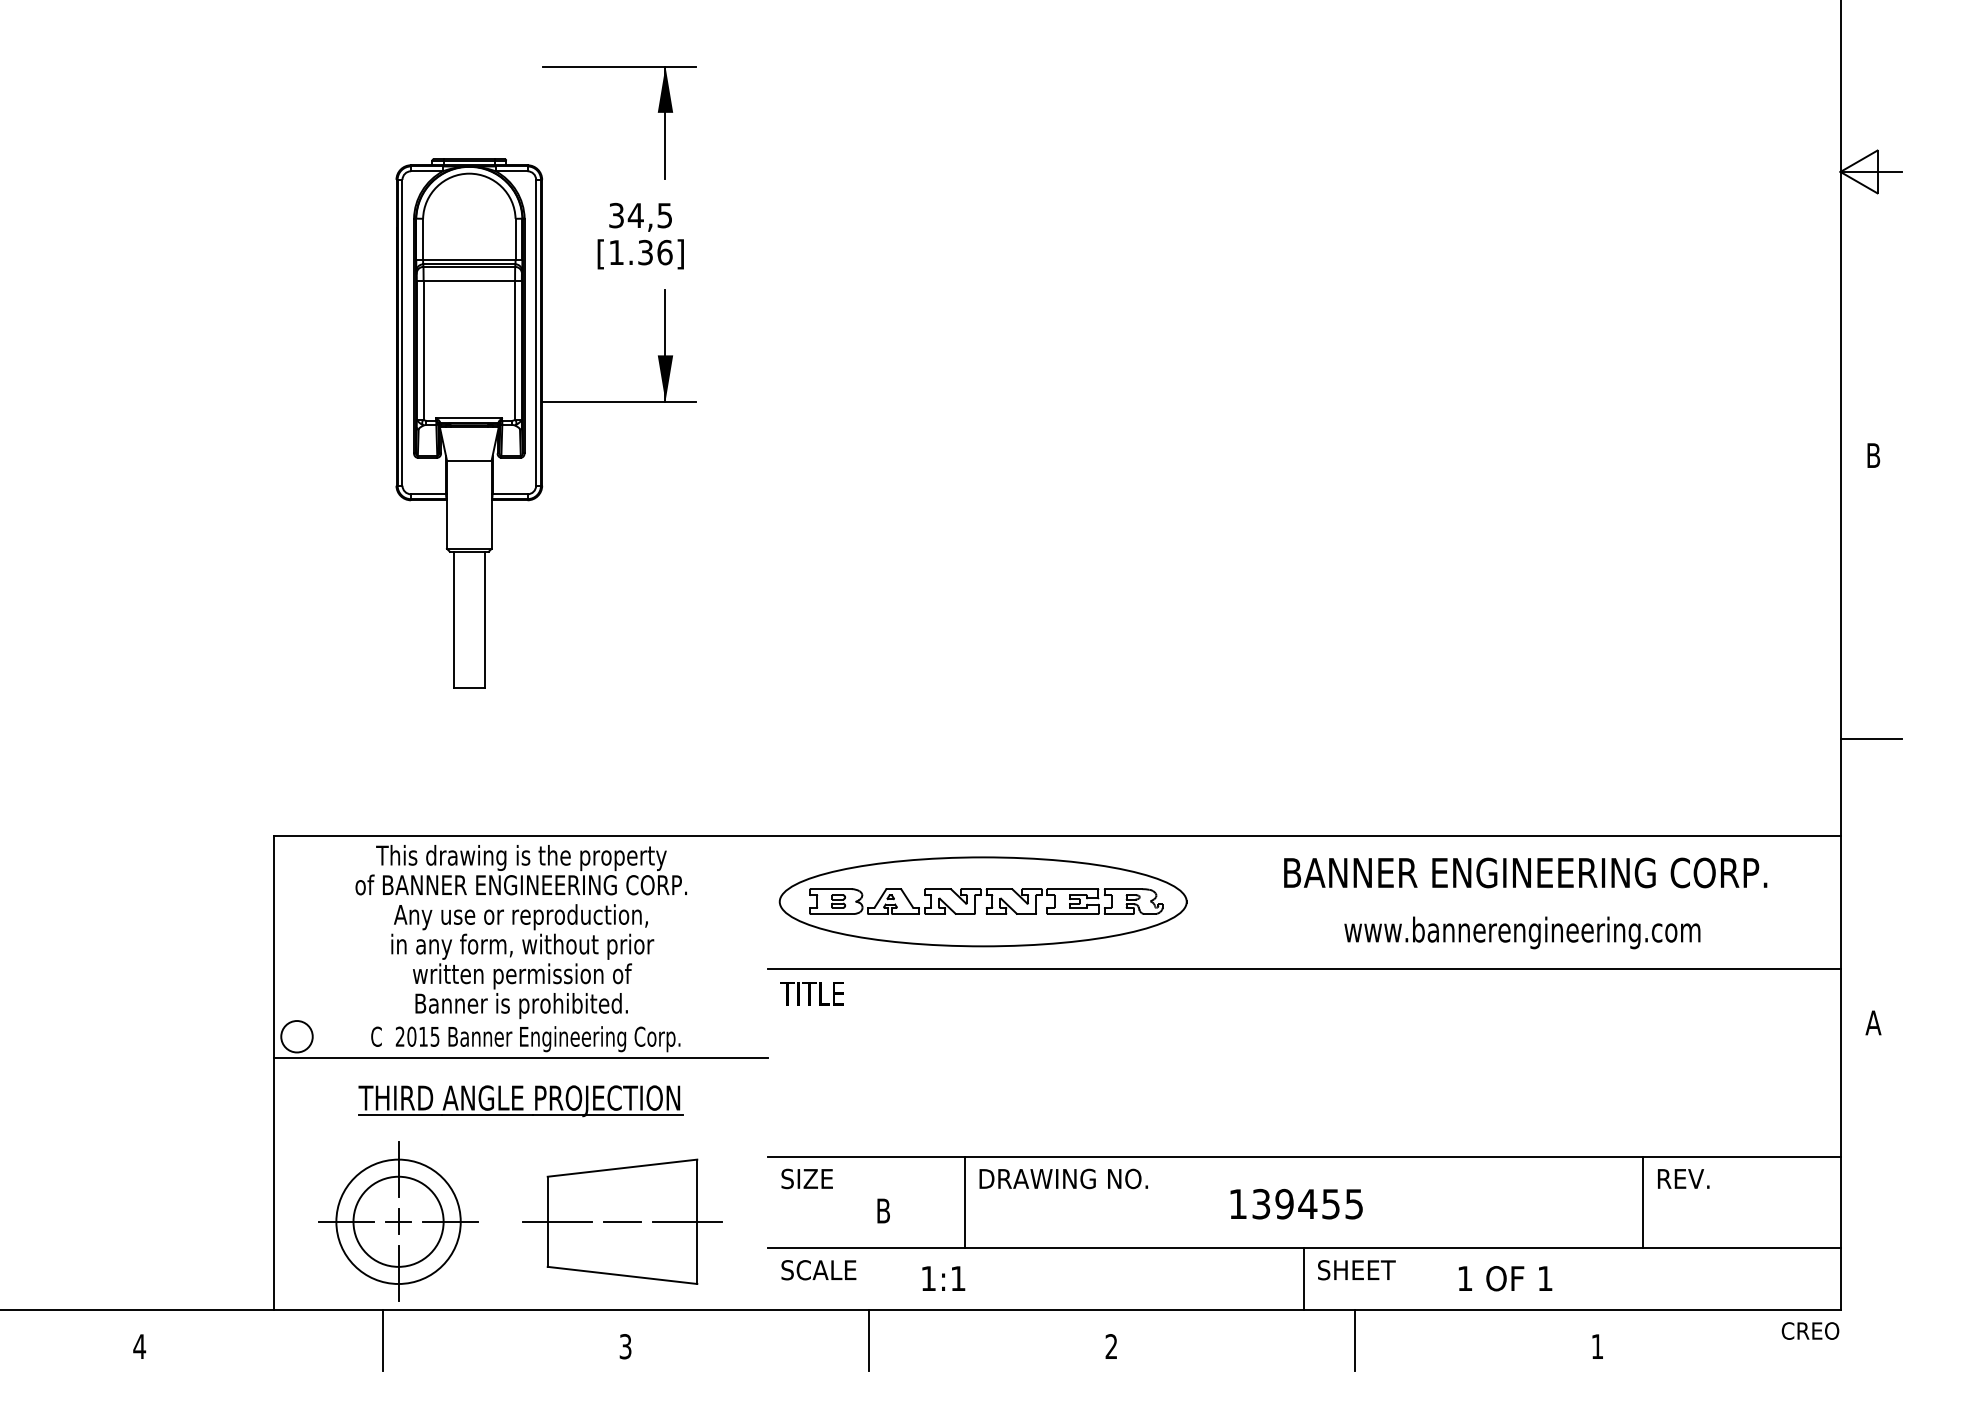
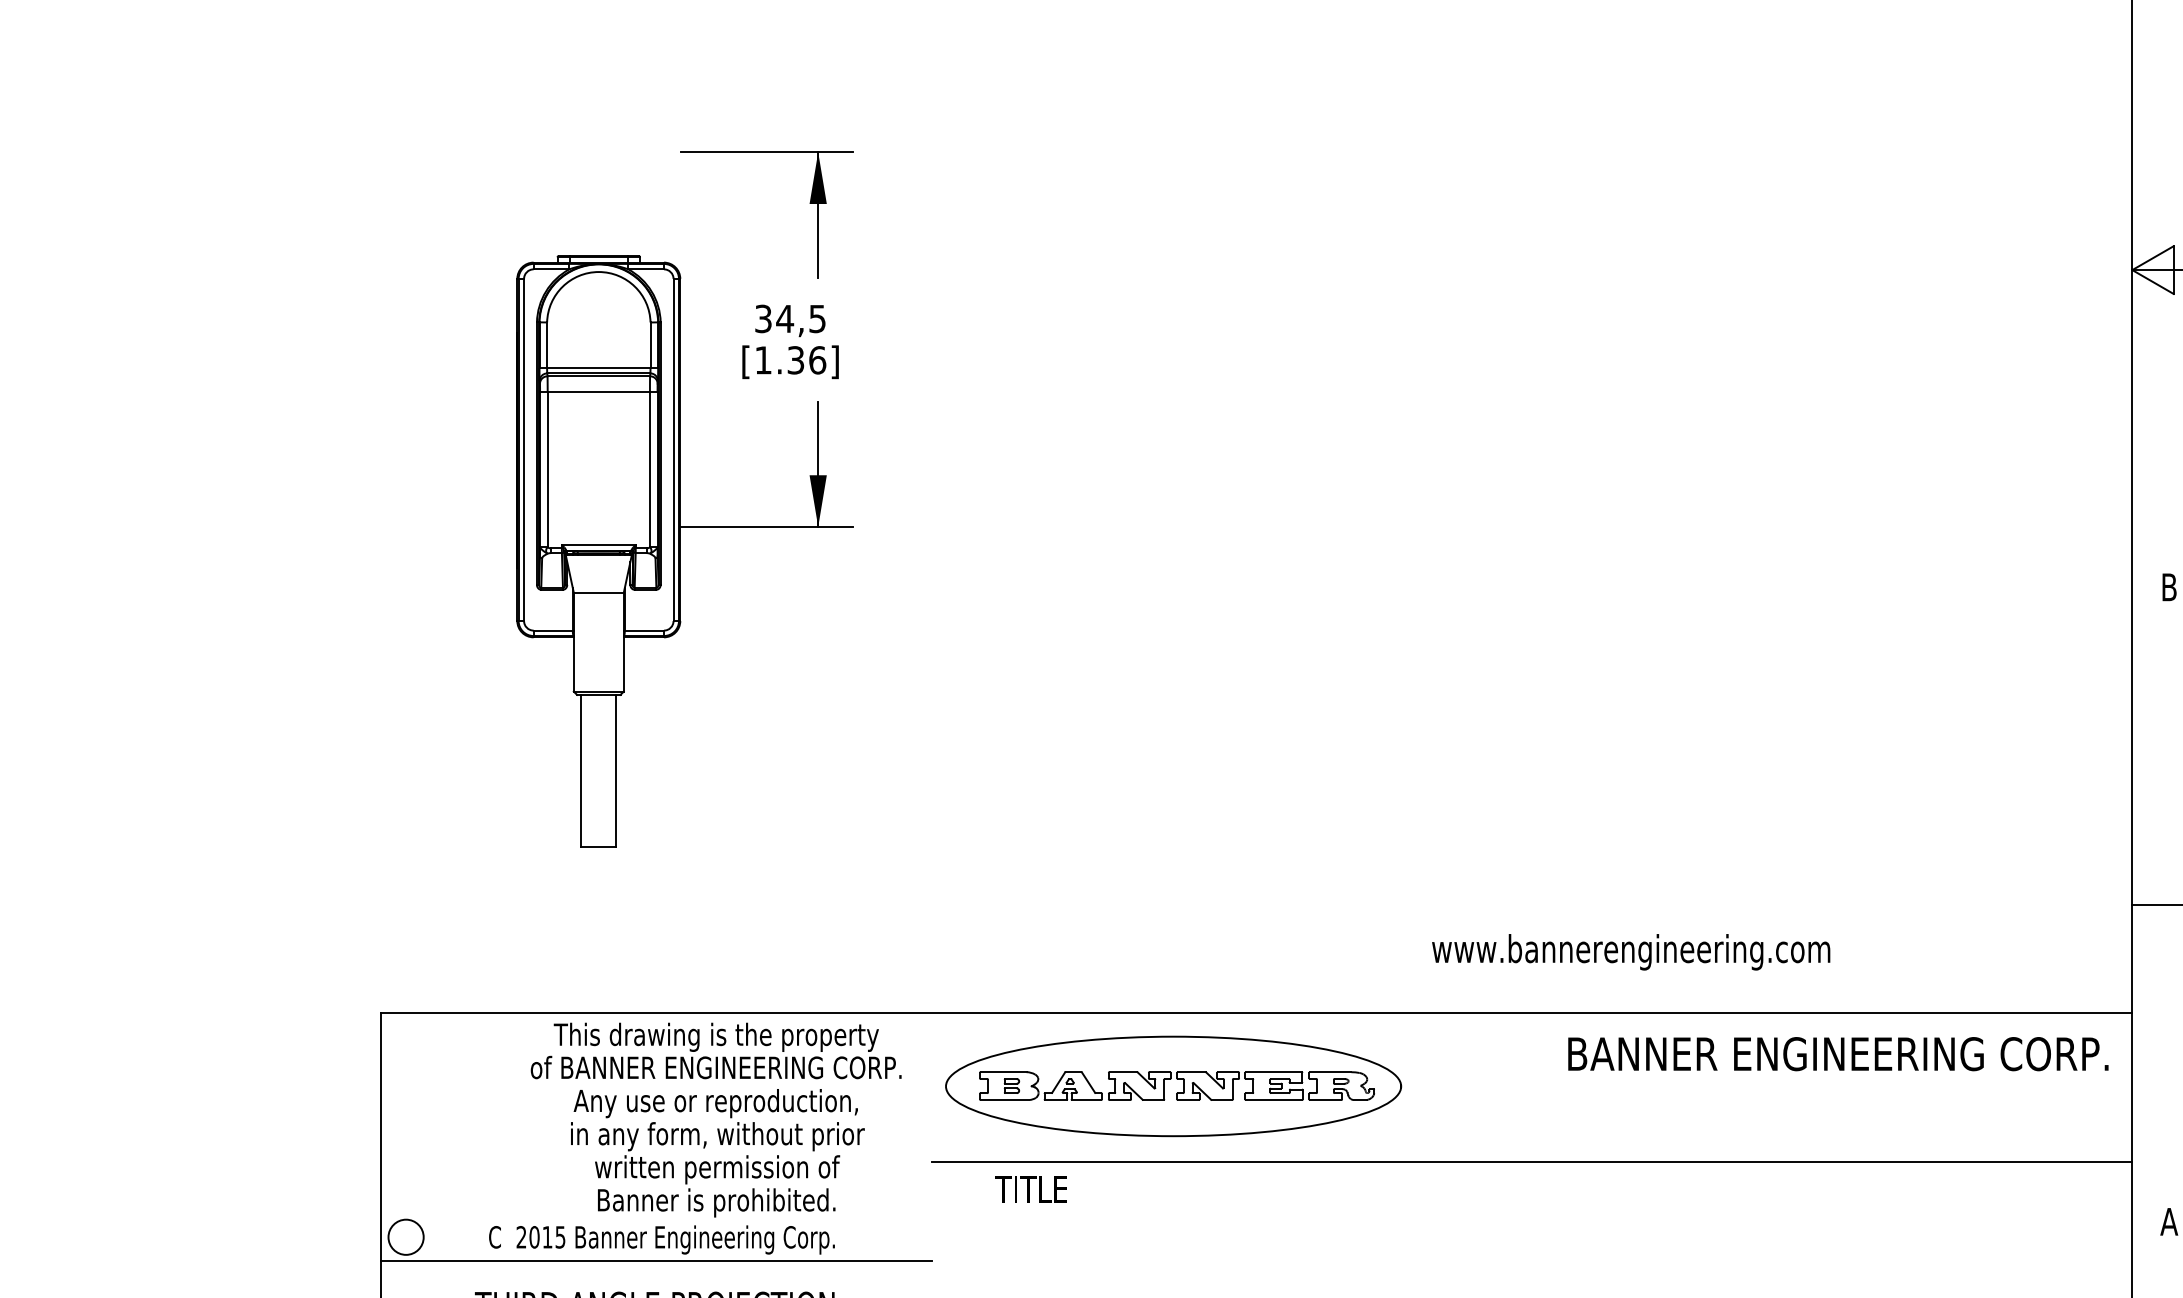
text: (1525, 872) -> (1838, 1053), moved
text: (520, 932) -> (715, 1120), moved
text: (1522, 932) -> (1631, 951), moved
text: (811, 993) -> (1030, 1188), moved

